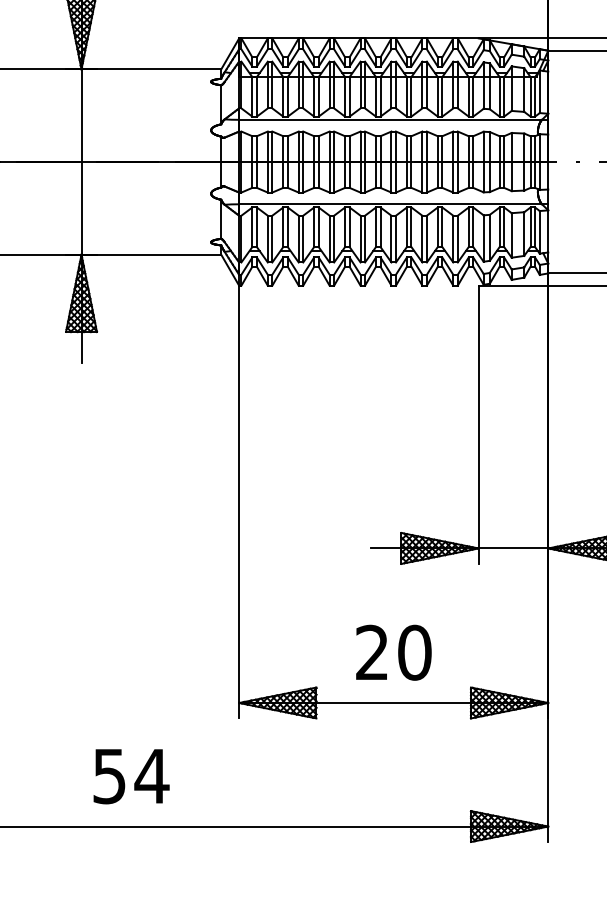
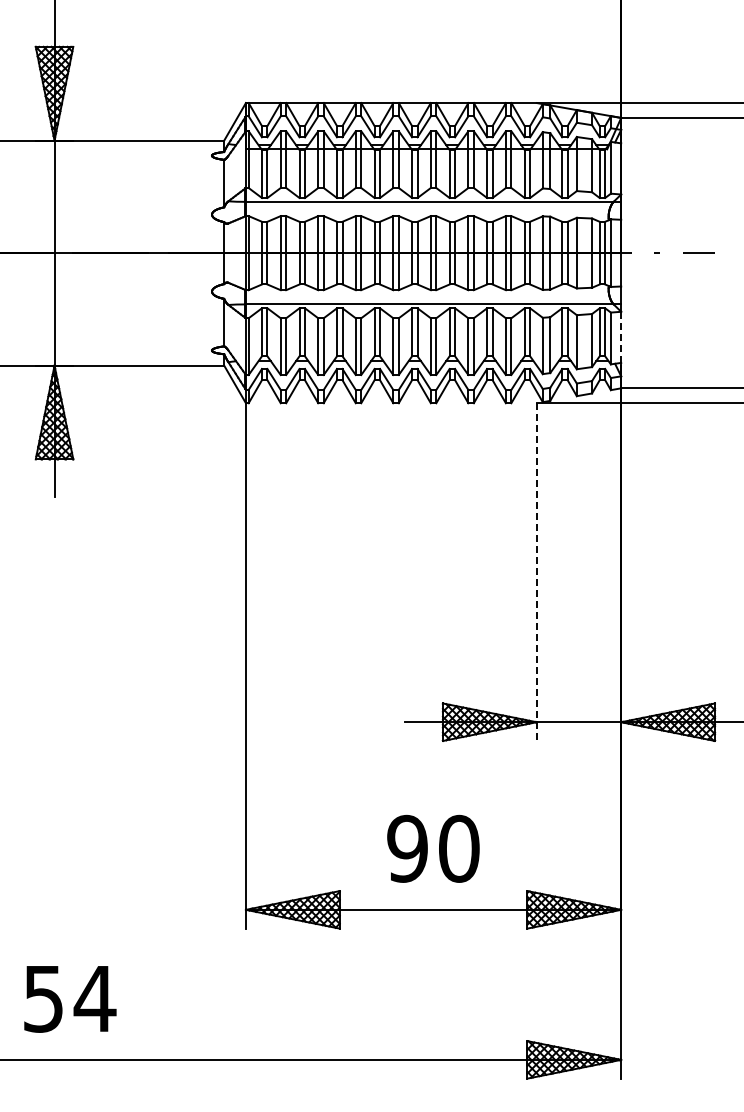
line: (548, 231) -> (621, 337), solid -> dashed
line: (478, 425) -> (536, 572), solid -> dashed
text: (372, 652) -> (407, 848), 20 -> 90
text: (131, 776) -> (70, 999), moved

